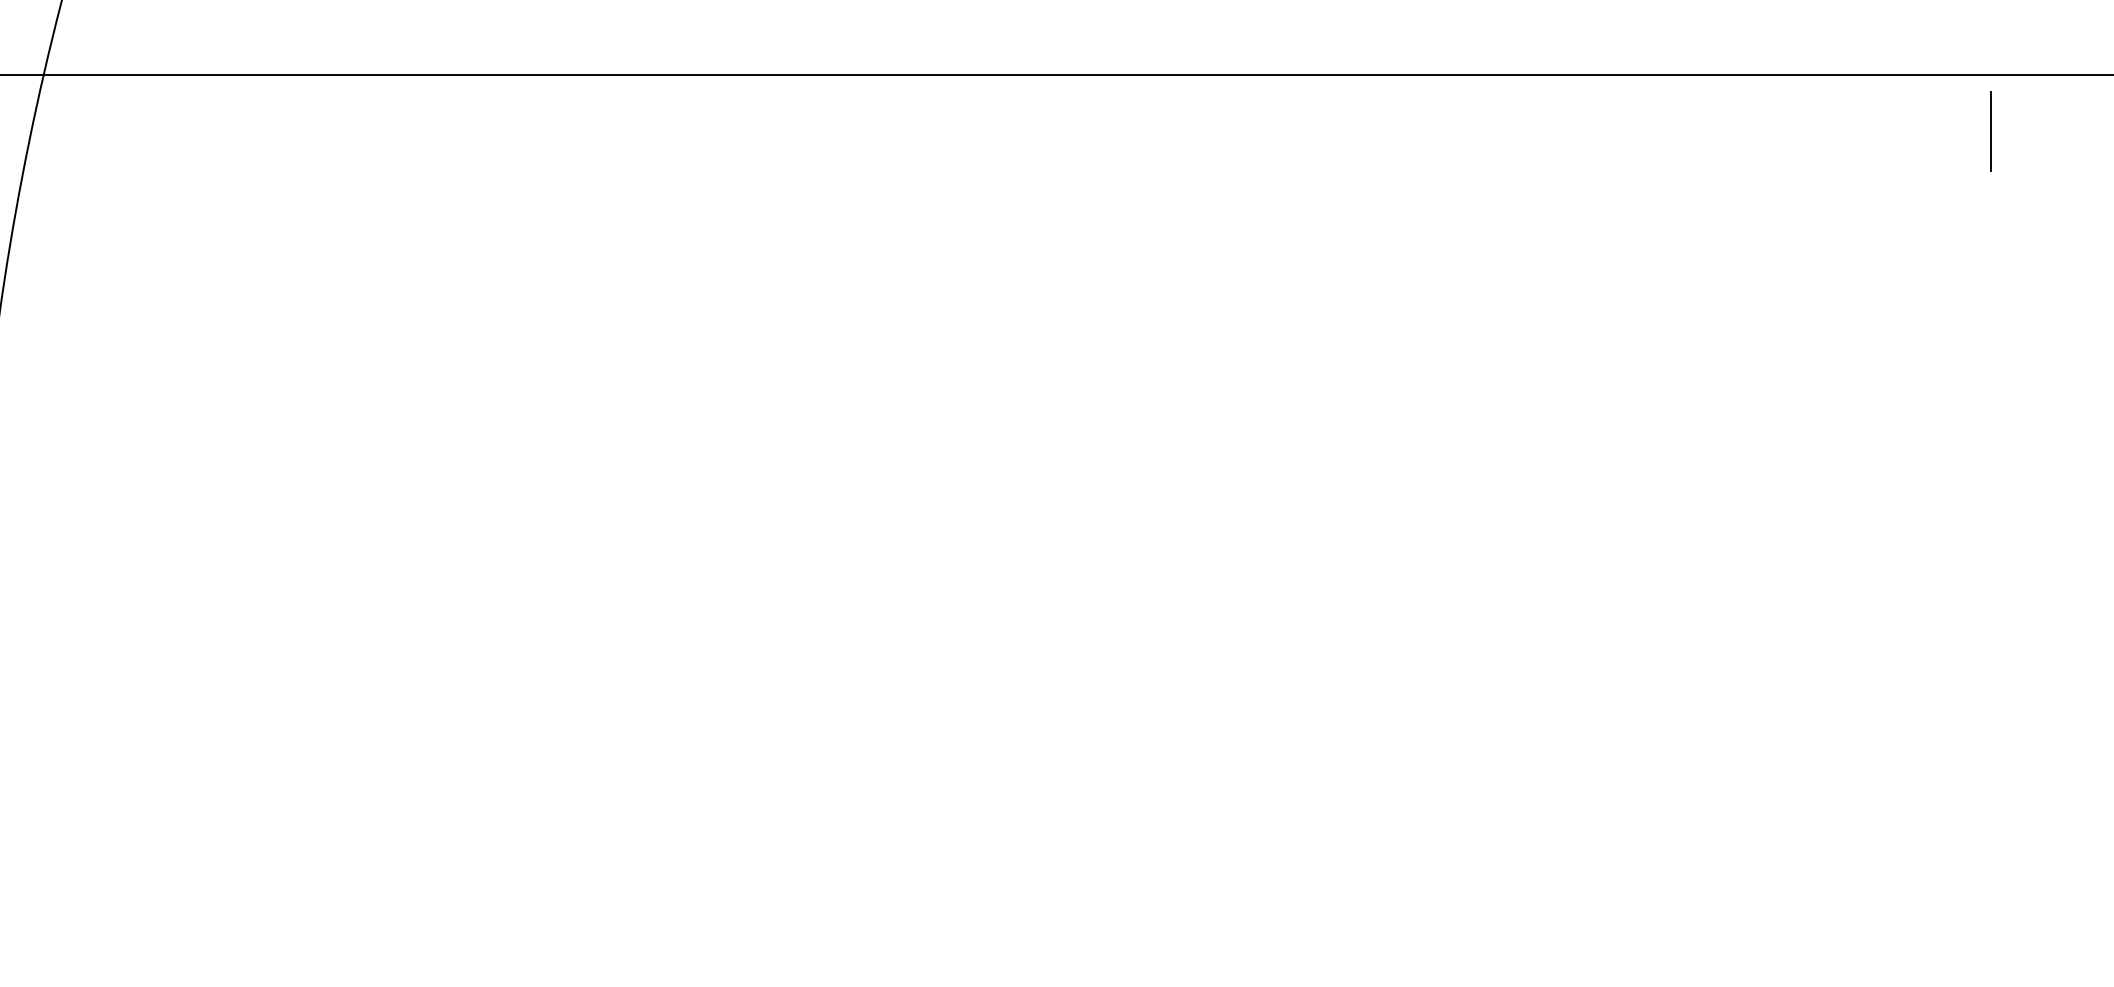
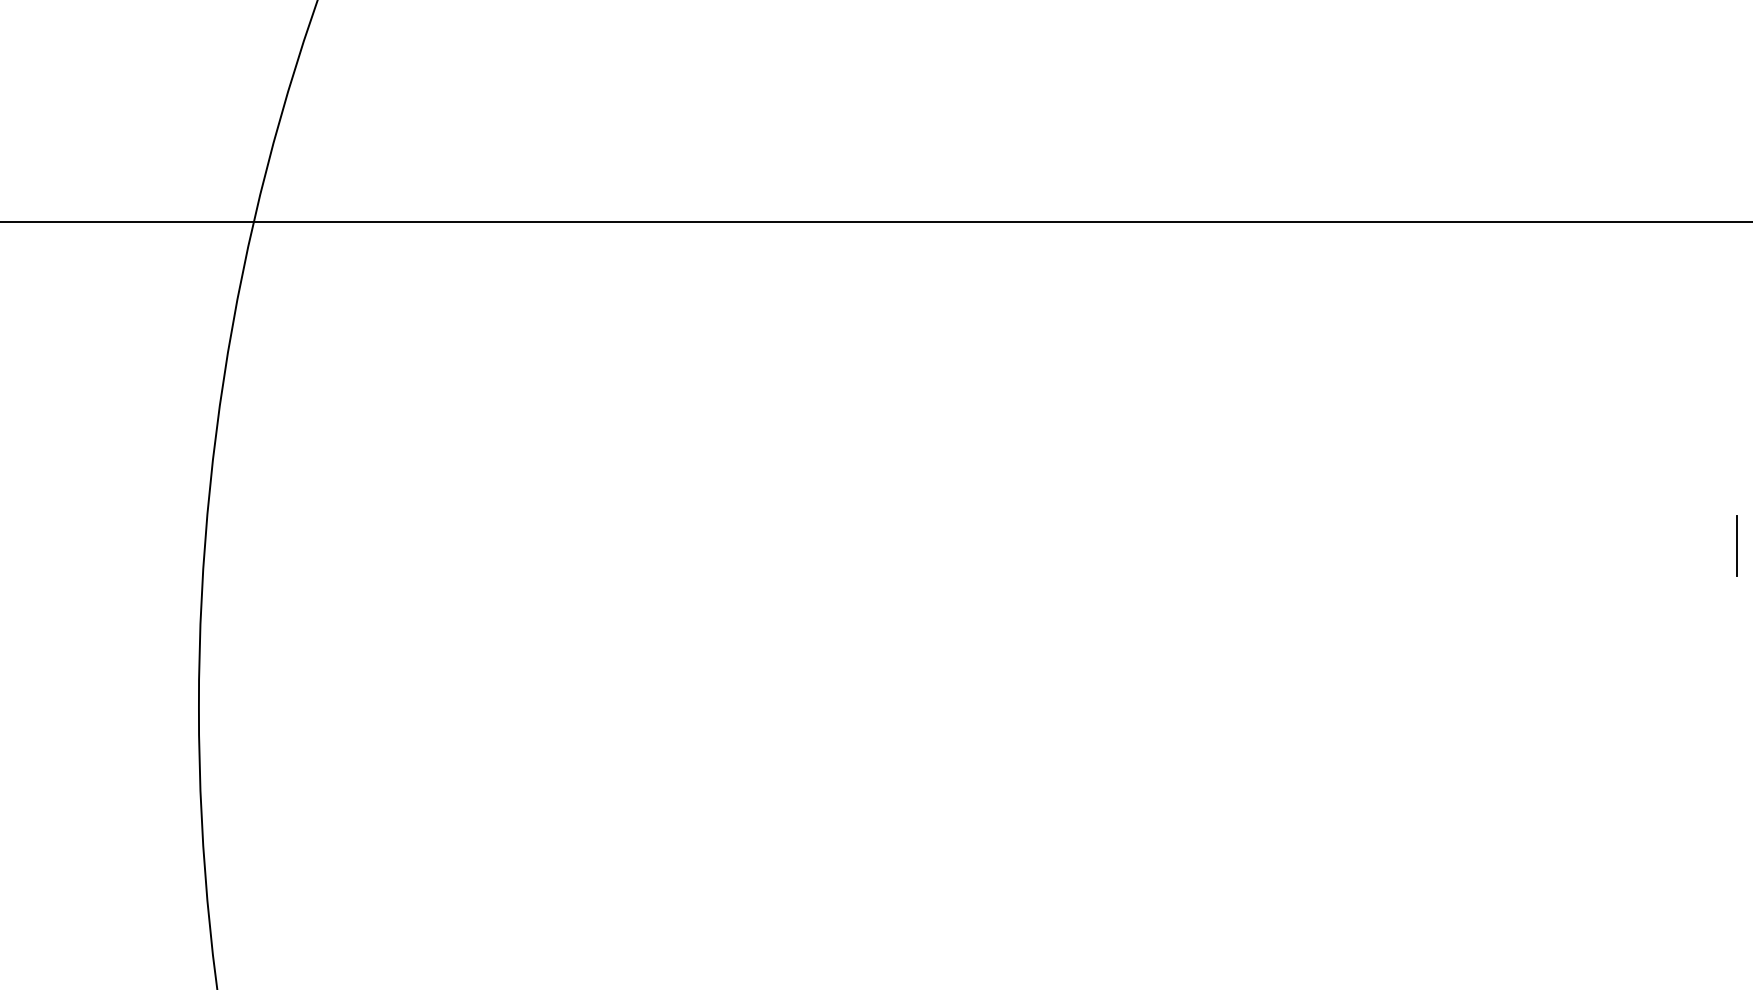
line: (1990, 131) -> (1736, 545), moved

